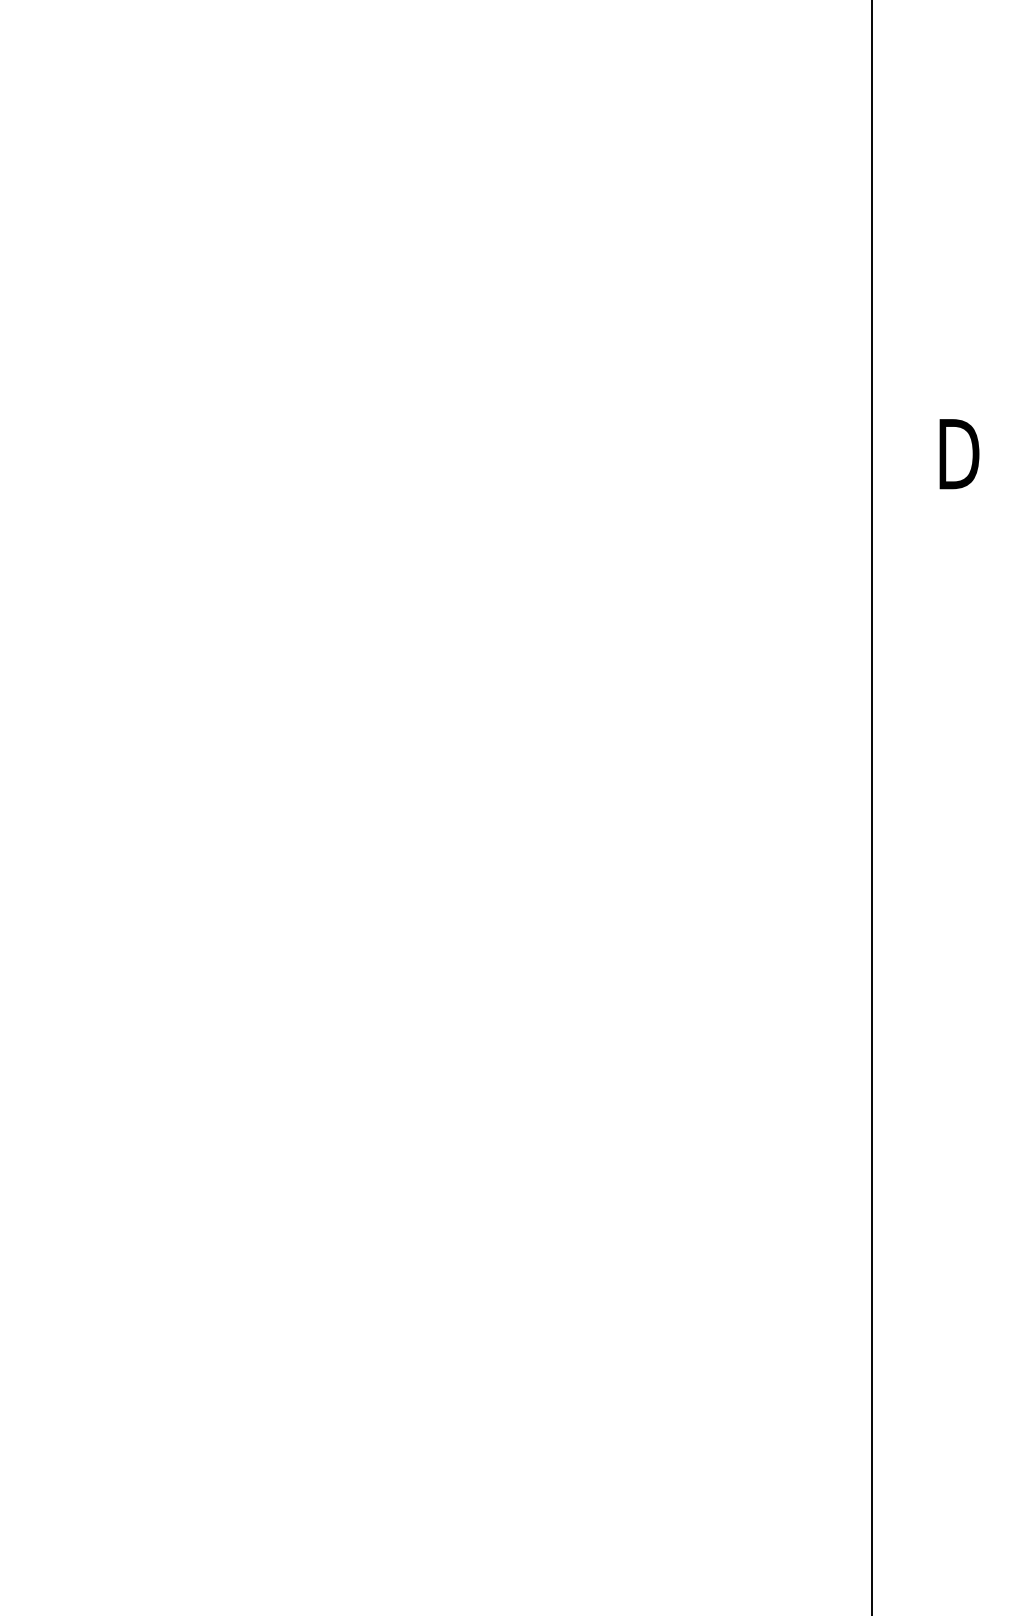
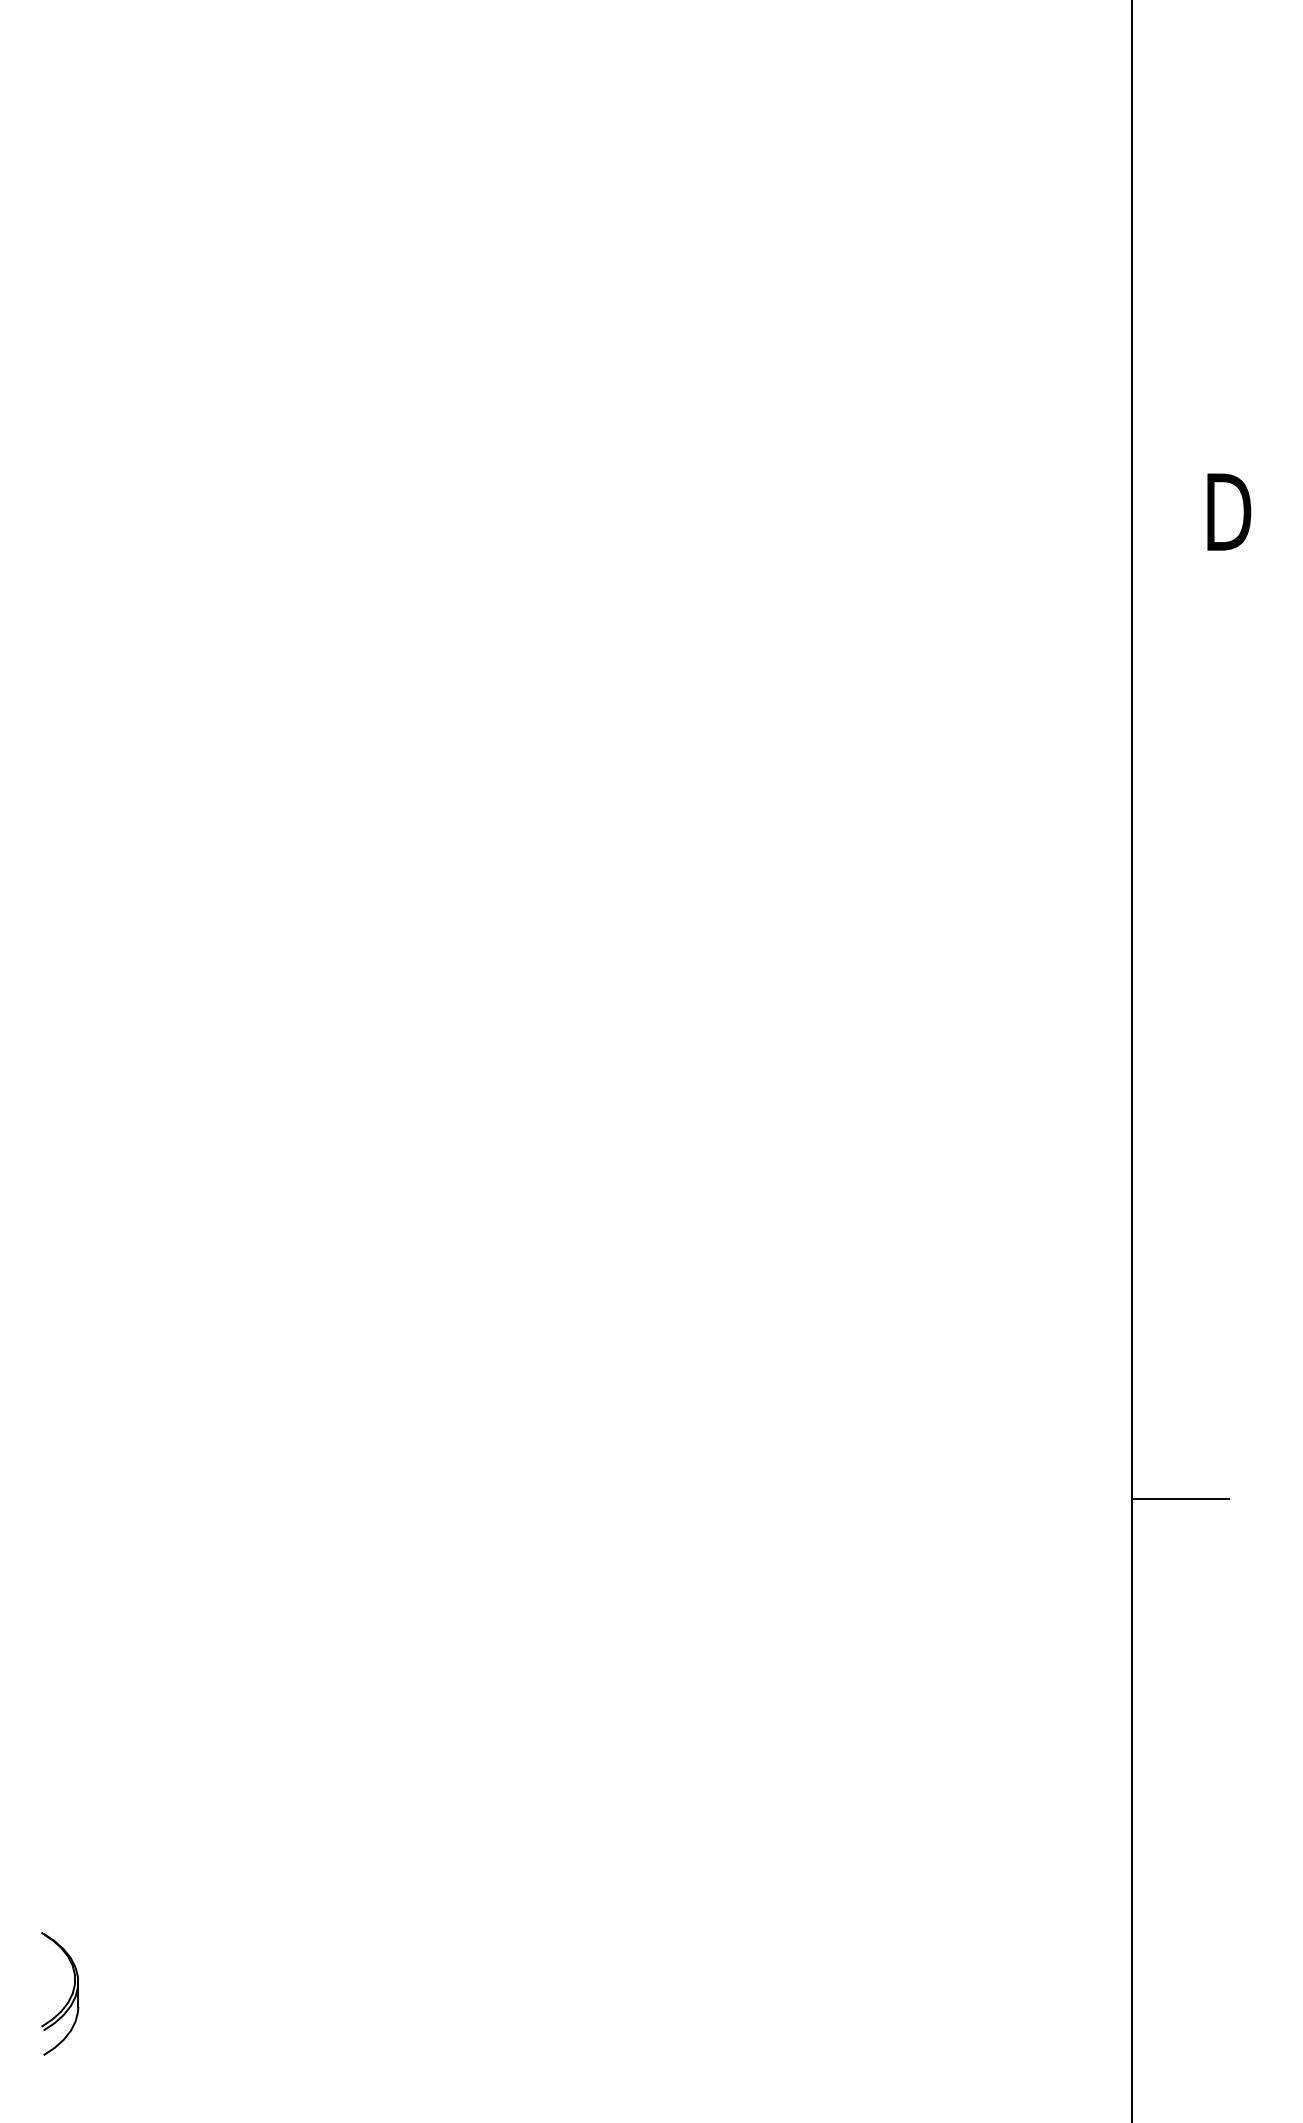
line: (915, 1351) -> (1180, 1499), added

